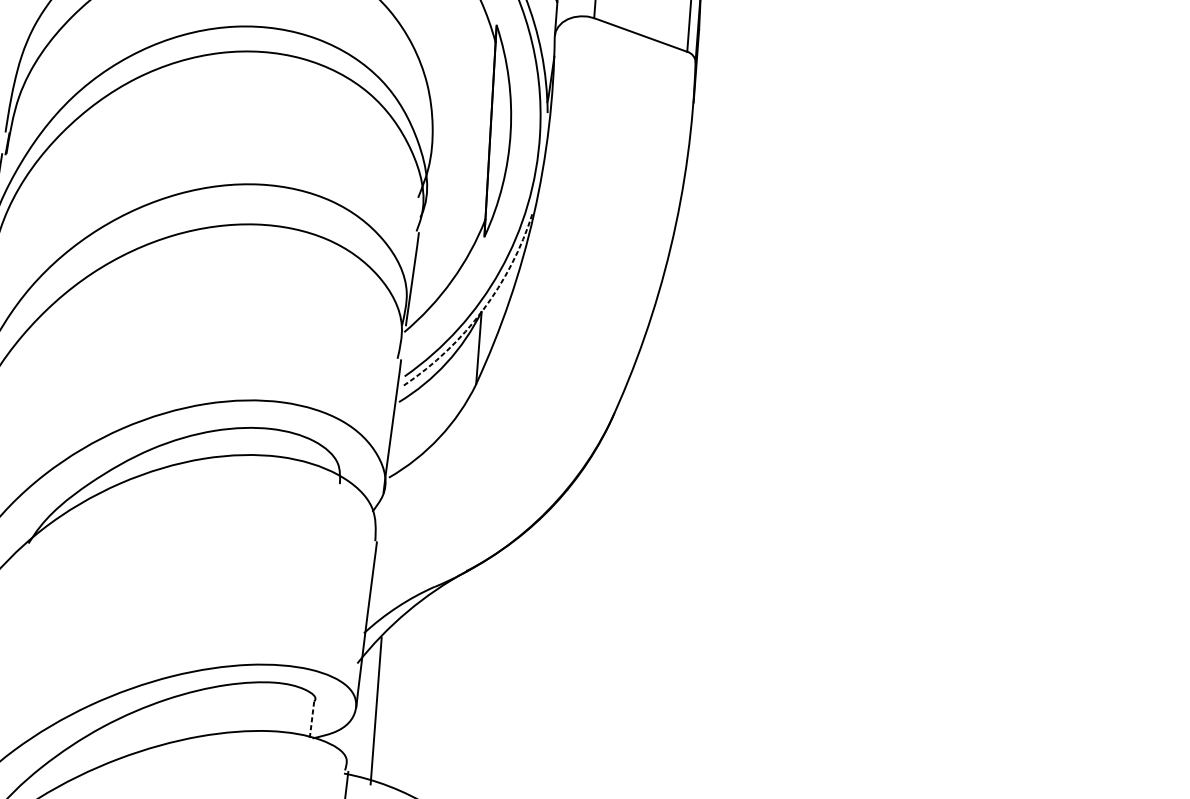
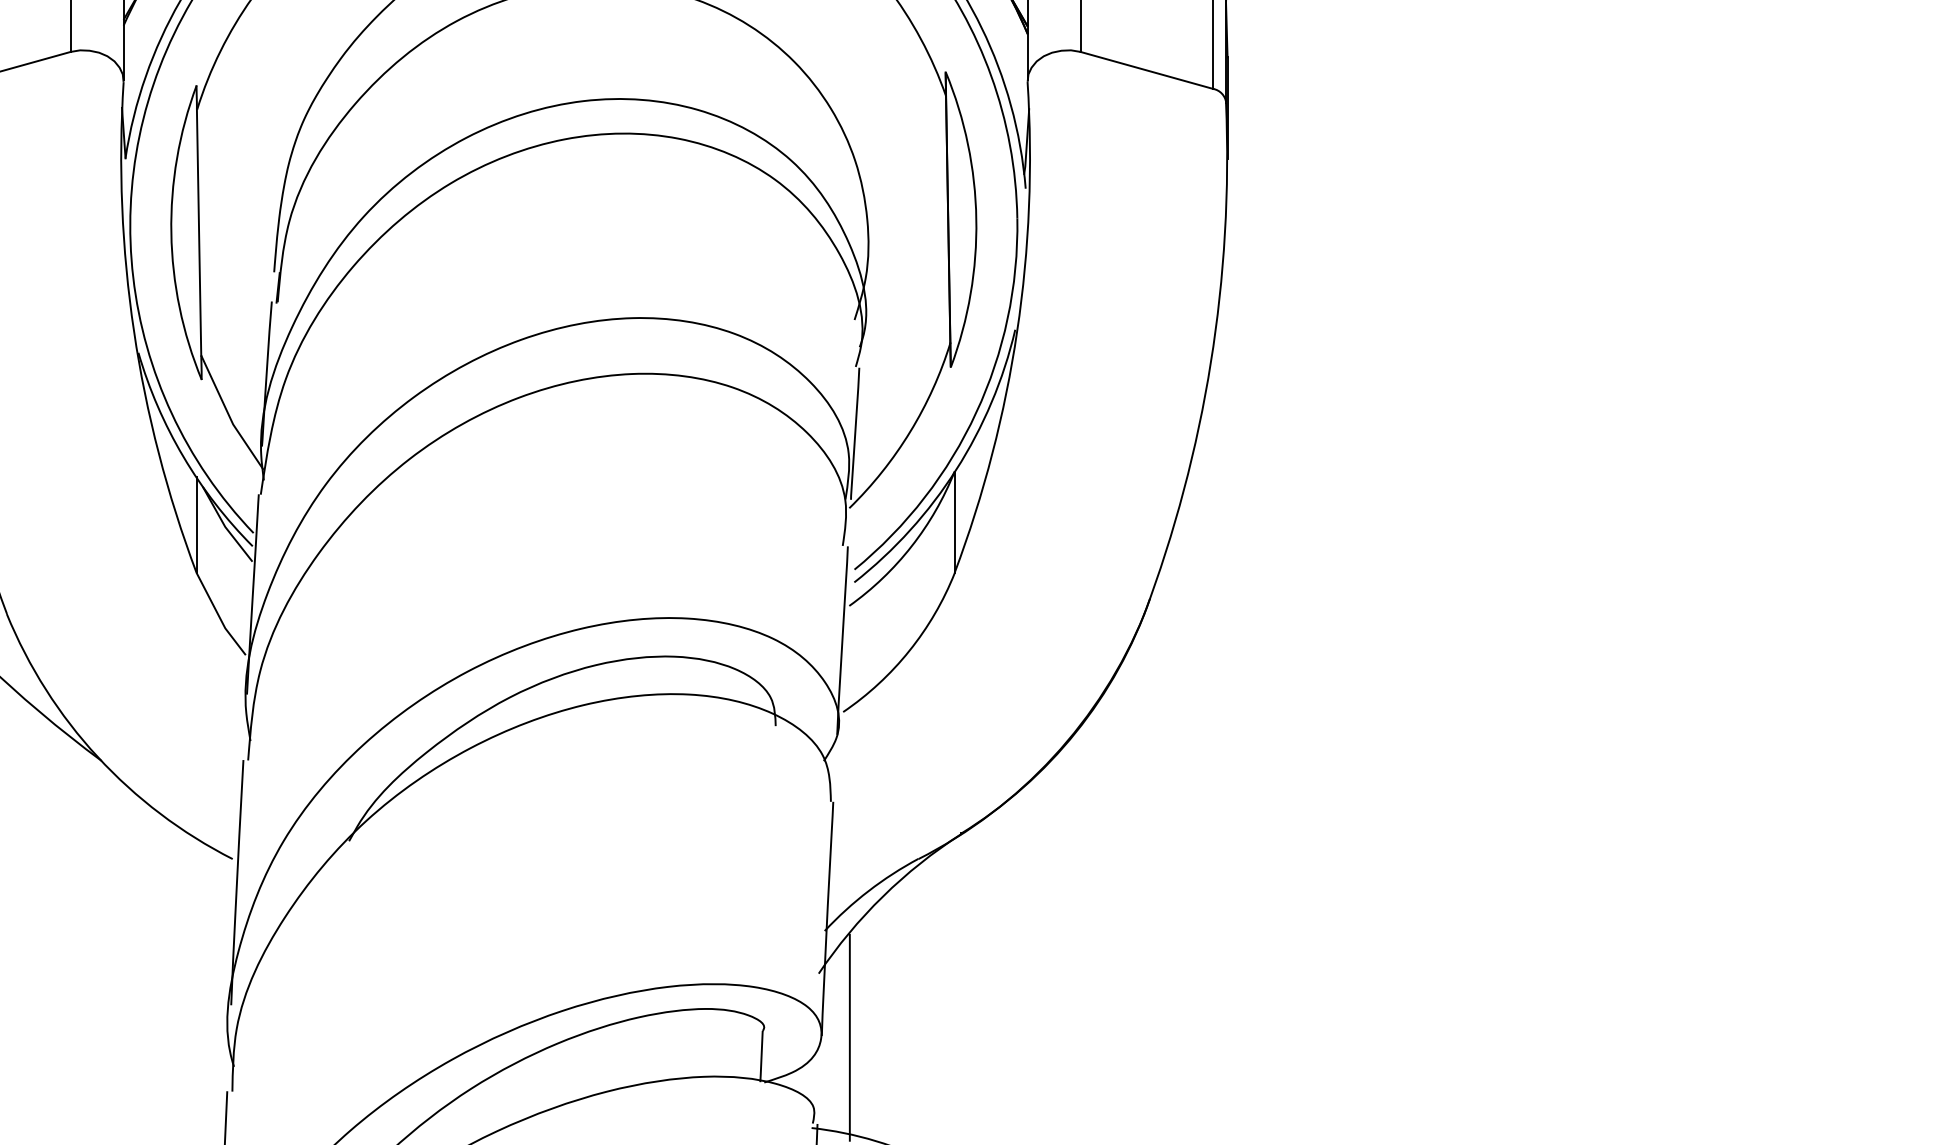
arc: (483, 310) -> (956, 469), dashed -> solid
line: (311, 720) -> (761, 1057), dashed -> solid

